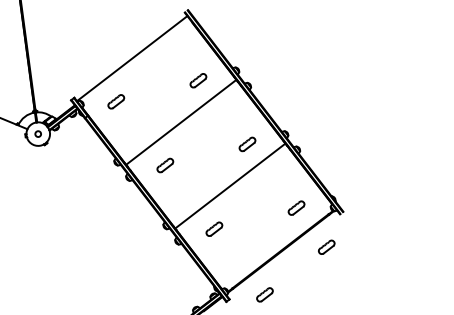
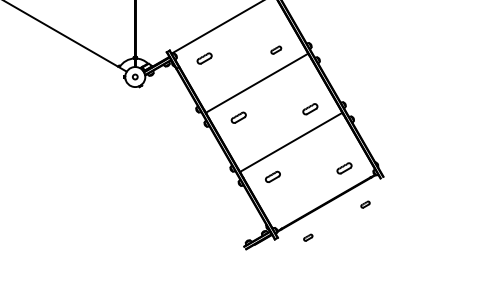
part: (198, 81) -> (276, 50), size x0.7
part: (326, 246) -> (365, 204), size x0.6
part: (265, 294) -> (308, 237), size x0.6

